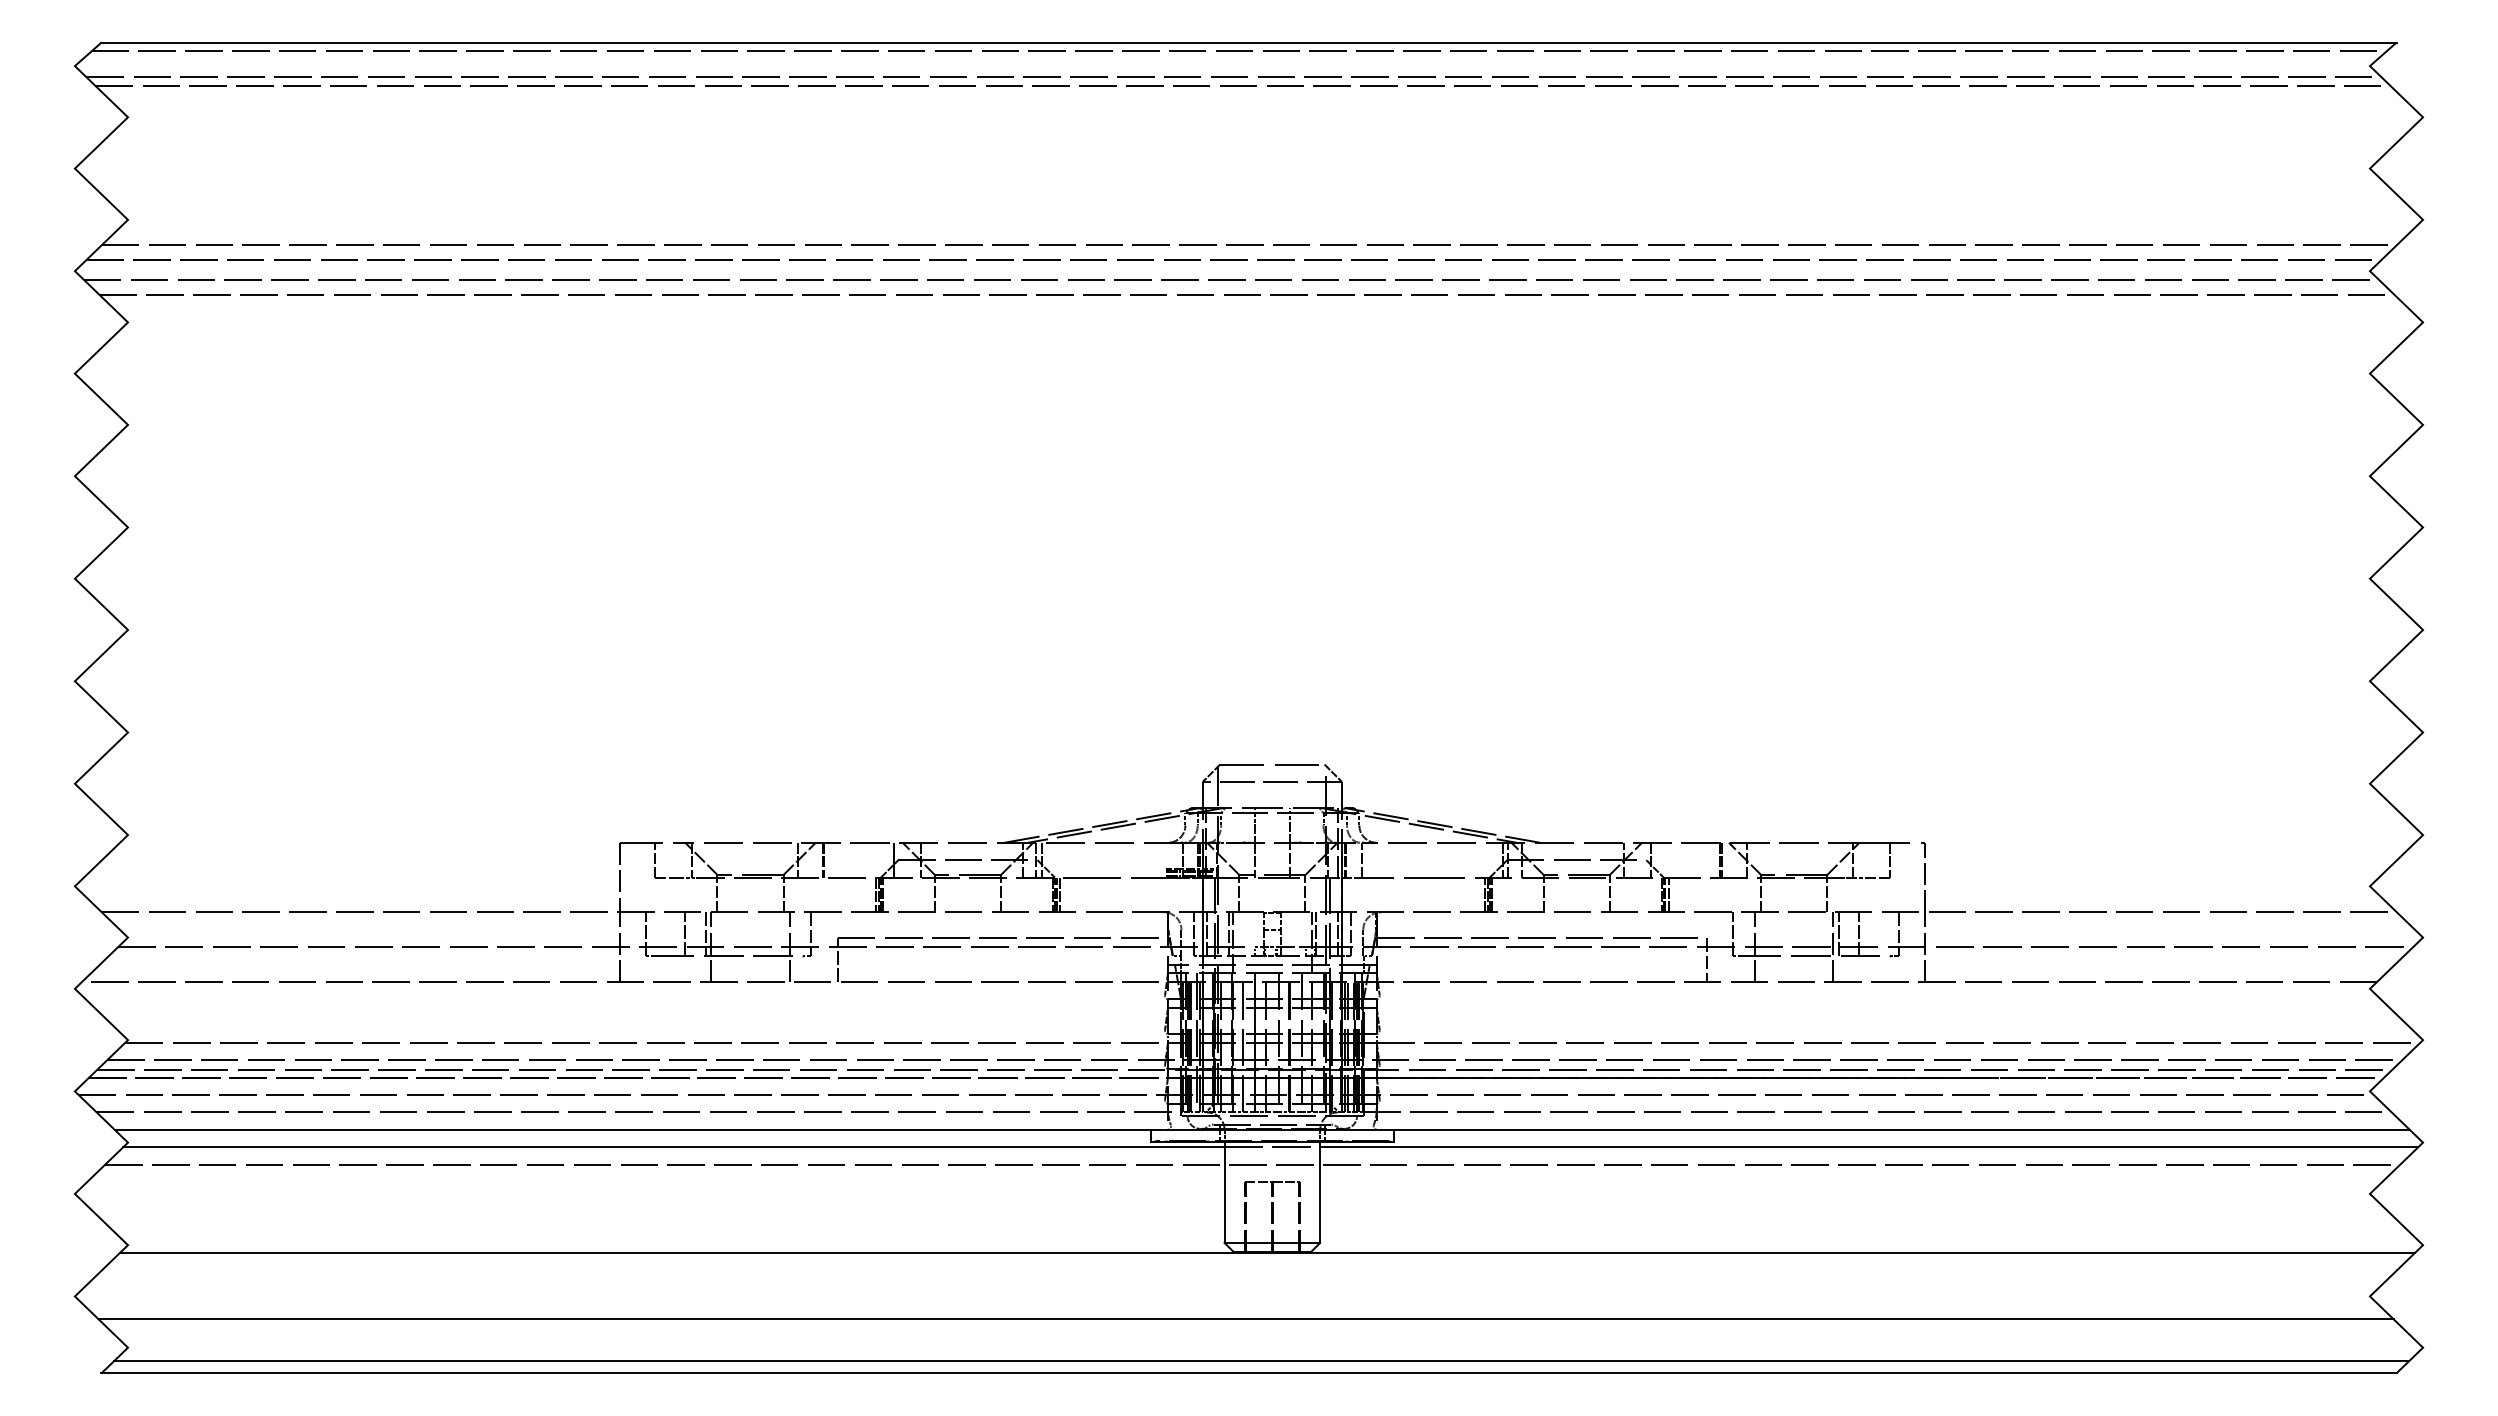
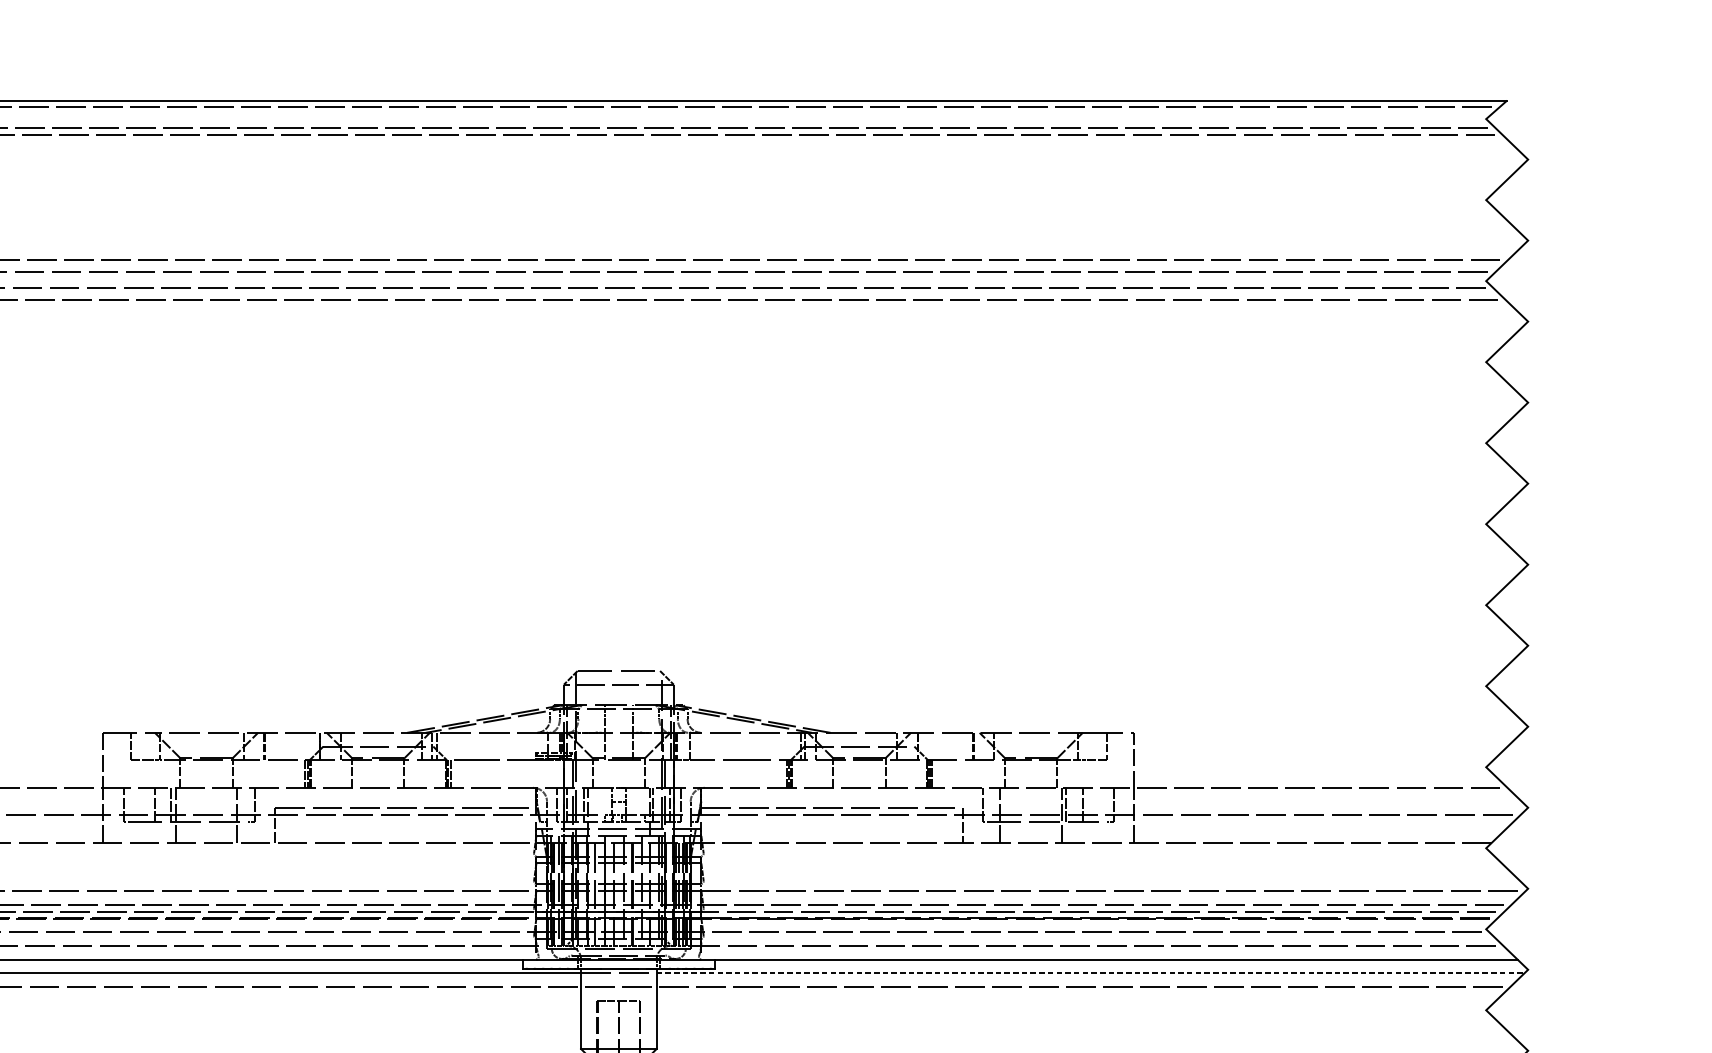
line: (1869, 1147) -> (1090, 973), solid -> dashed

